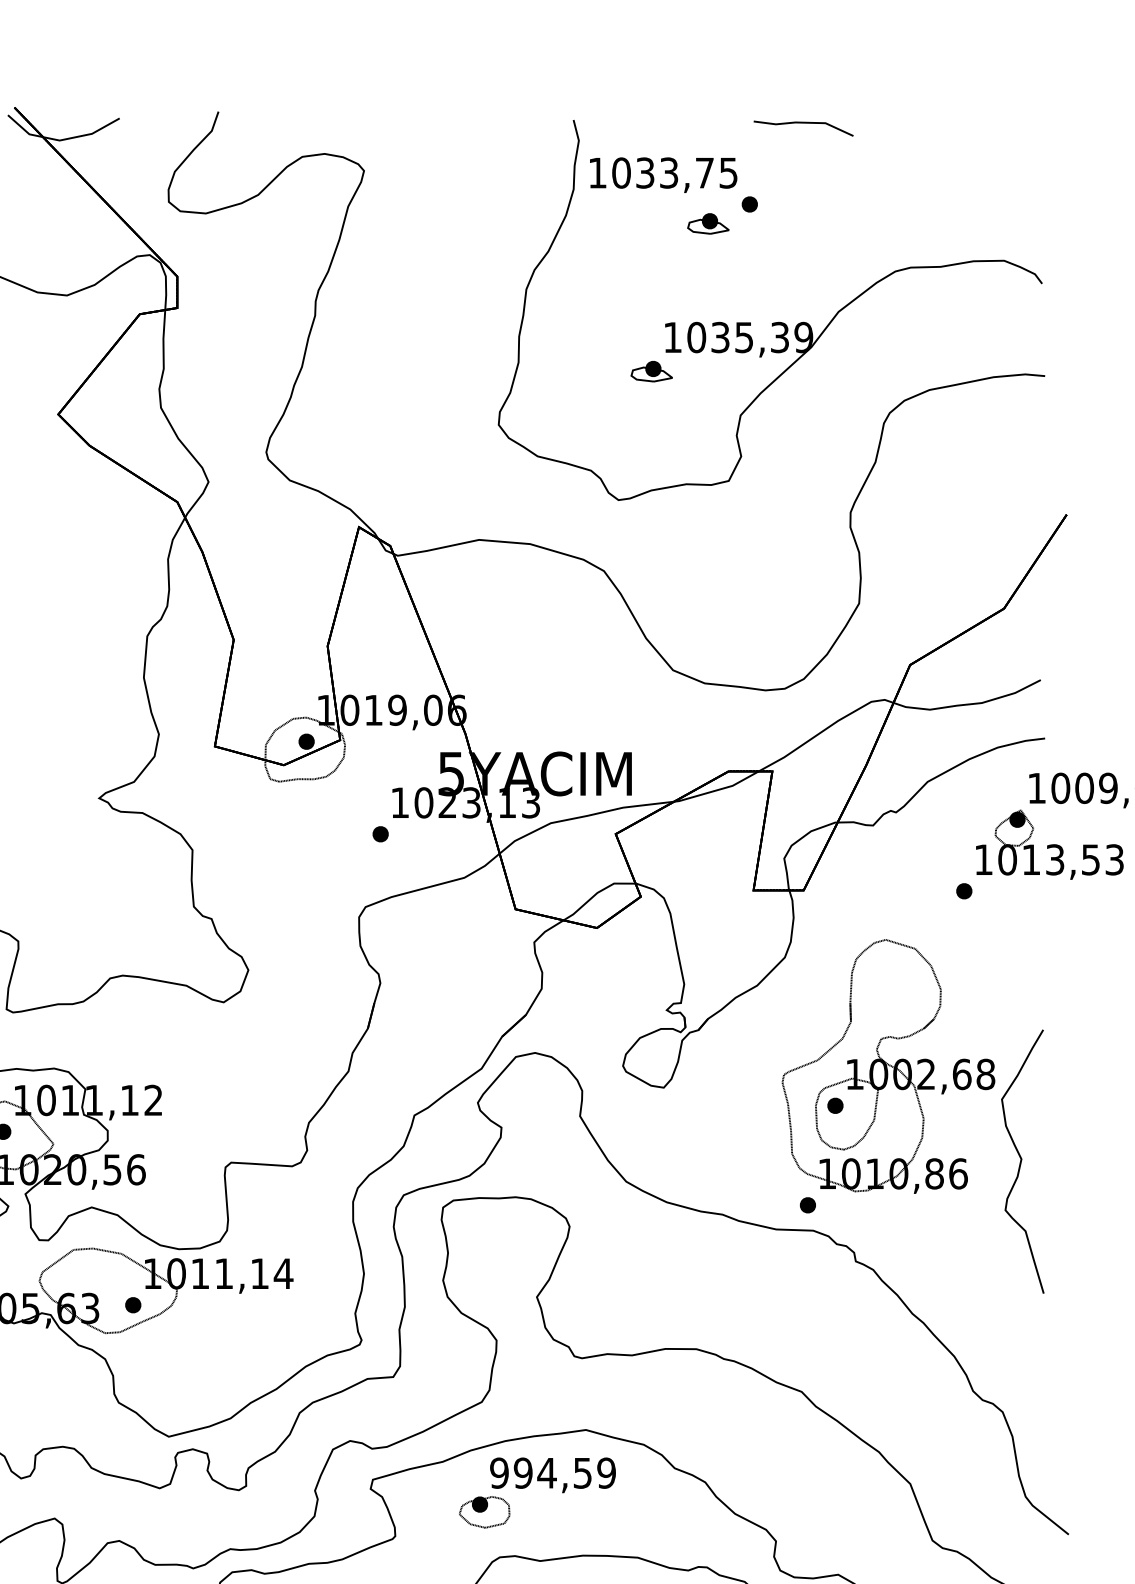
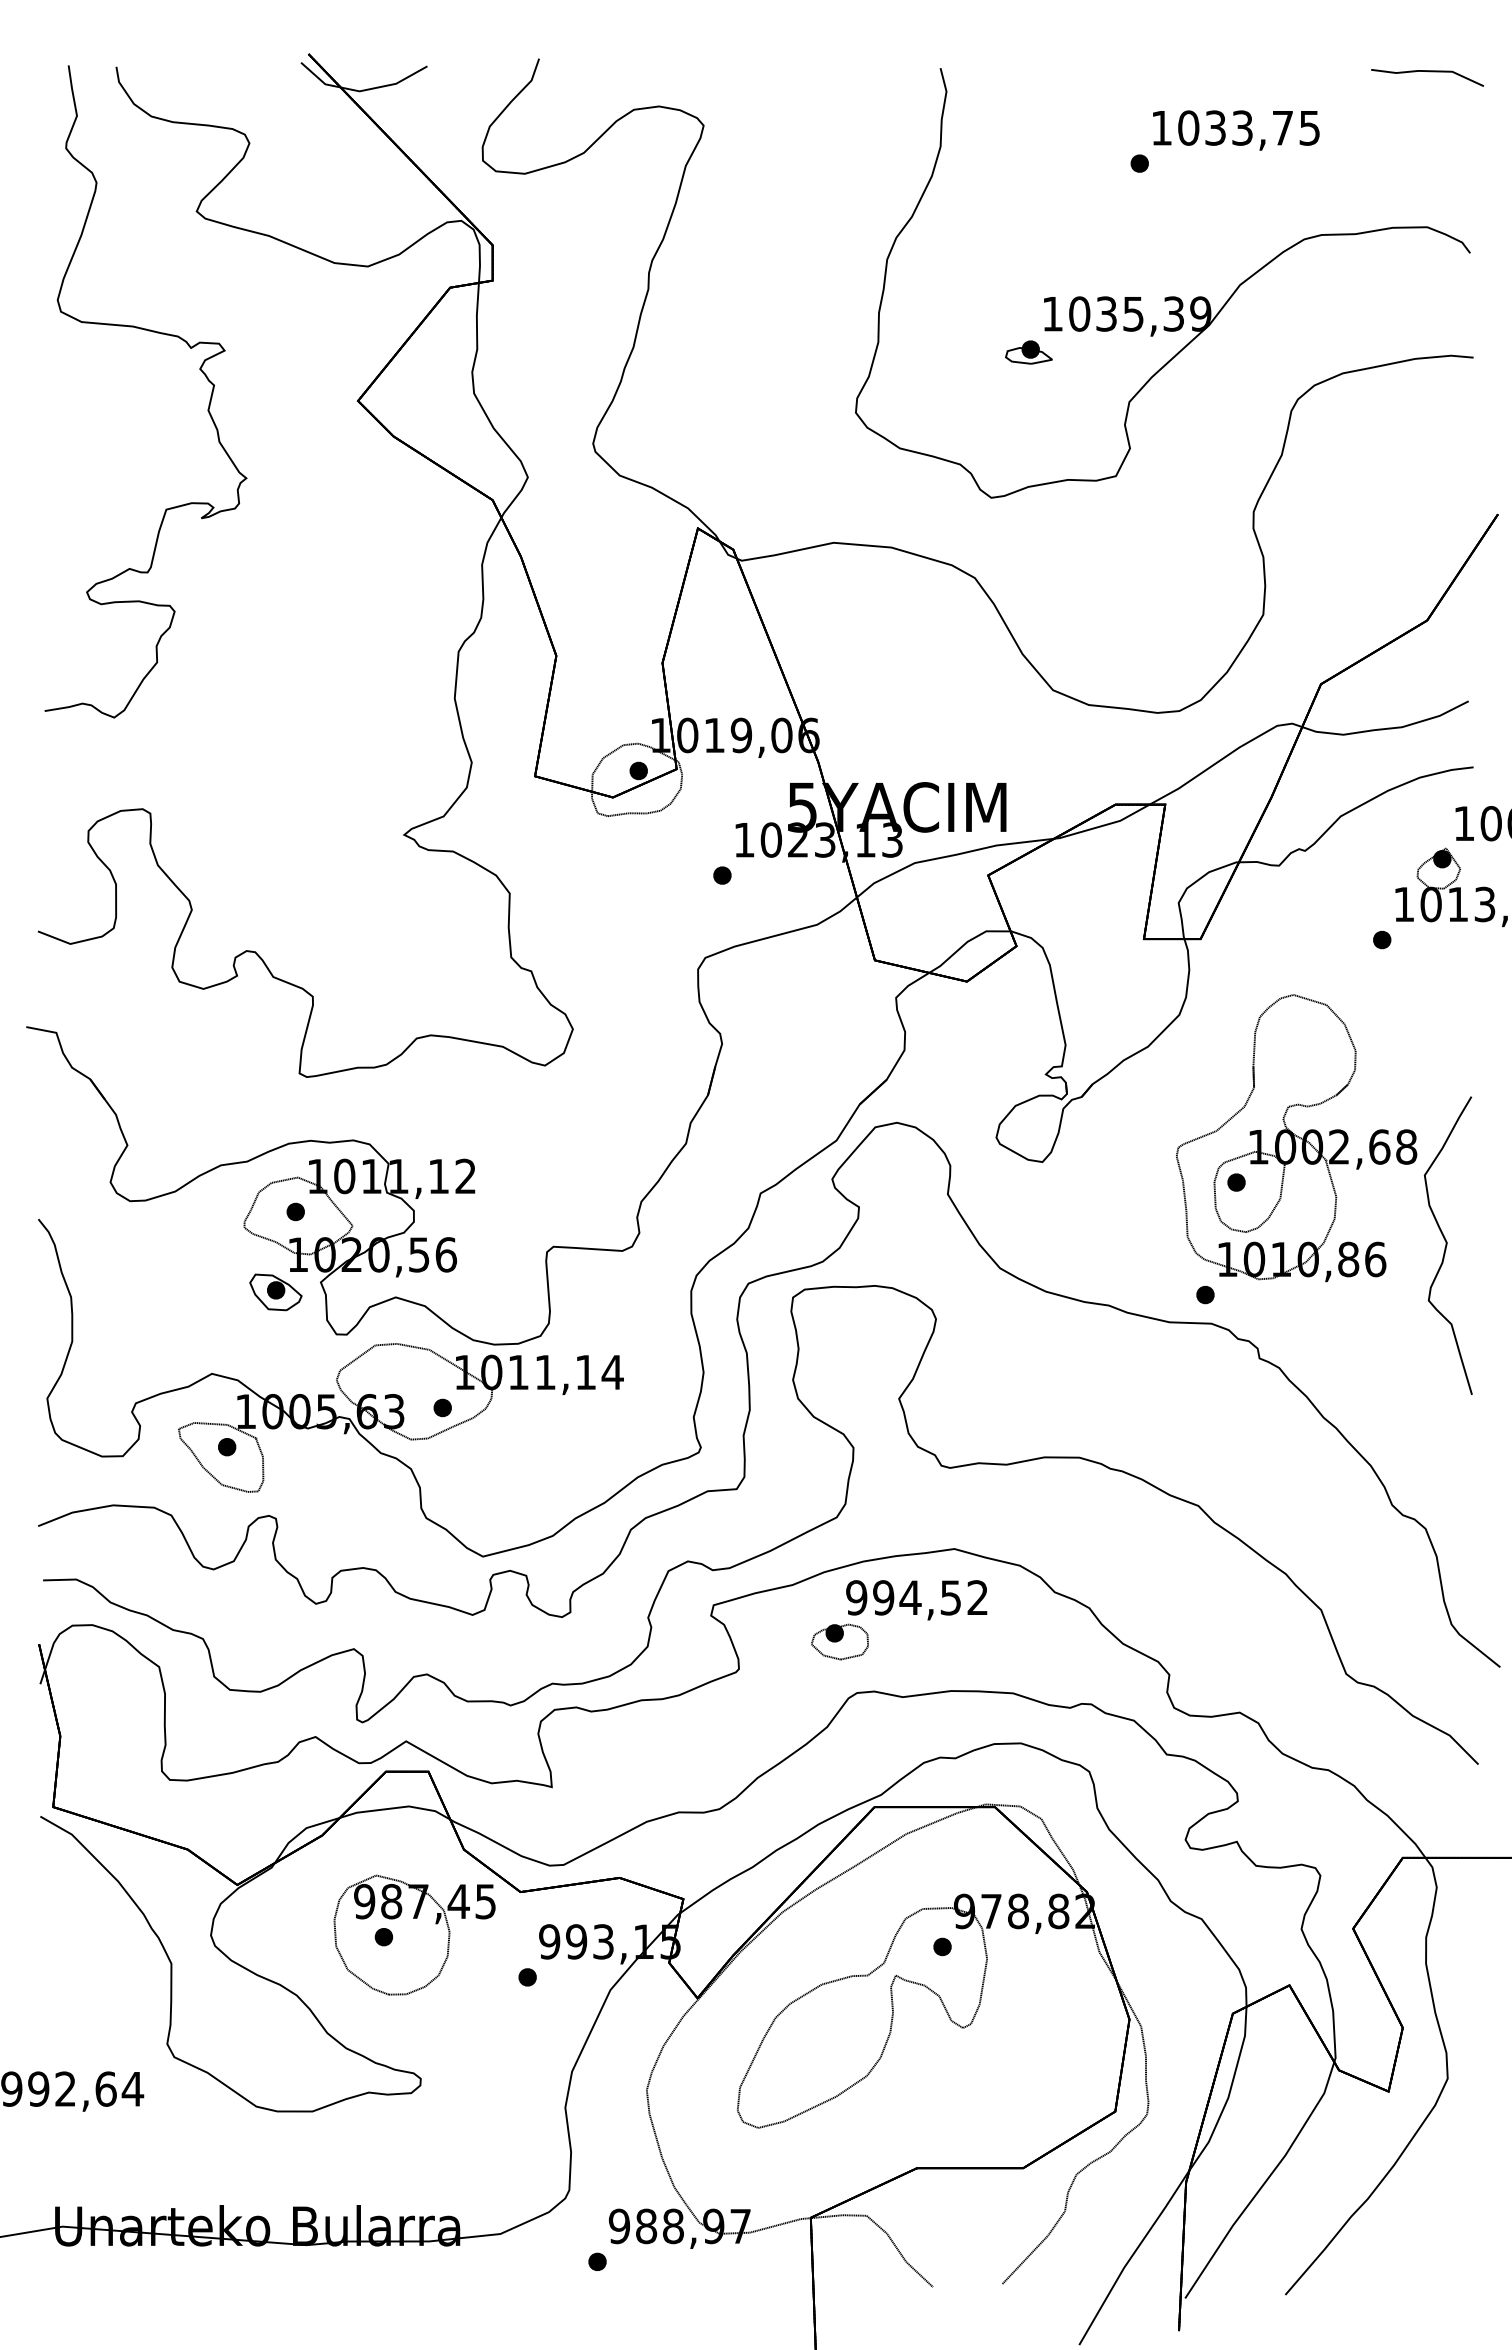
line: (804, 123) -> (1428, 72), moved
text: (663, 175) -> (1236, 130), moved
part: (708, 223) -> (1092, 185), removed
text: (606, 1472) -> (977, 1597), 994,59 -> 994,52

